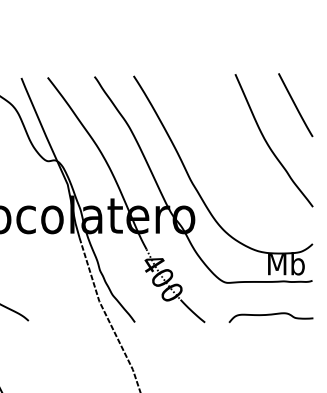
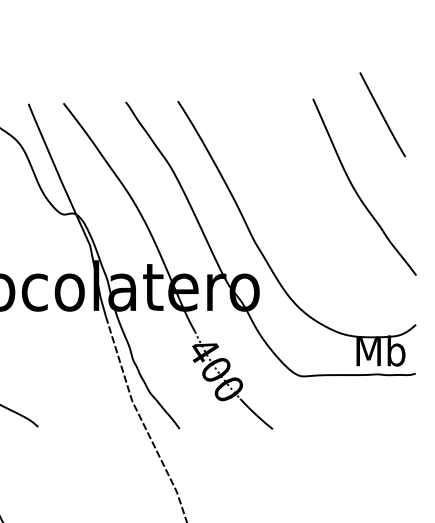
line: (295, 105) -> (382, 115), moved
curve: (270, 315) -> (359, 419), removed

